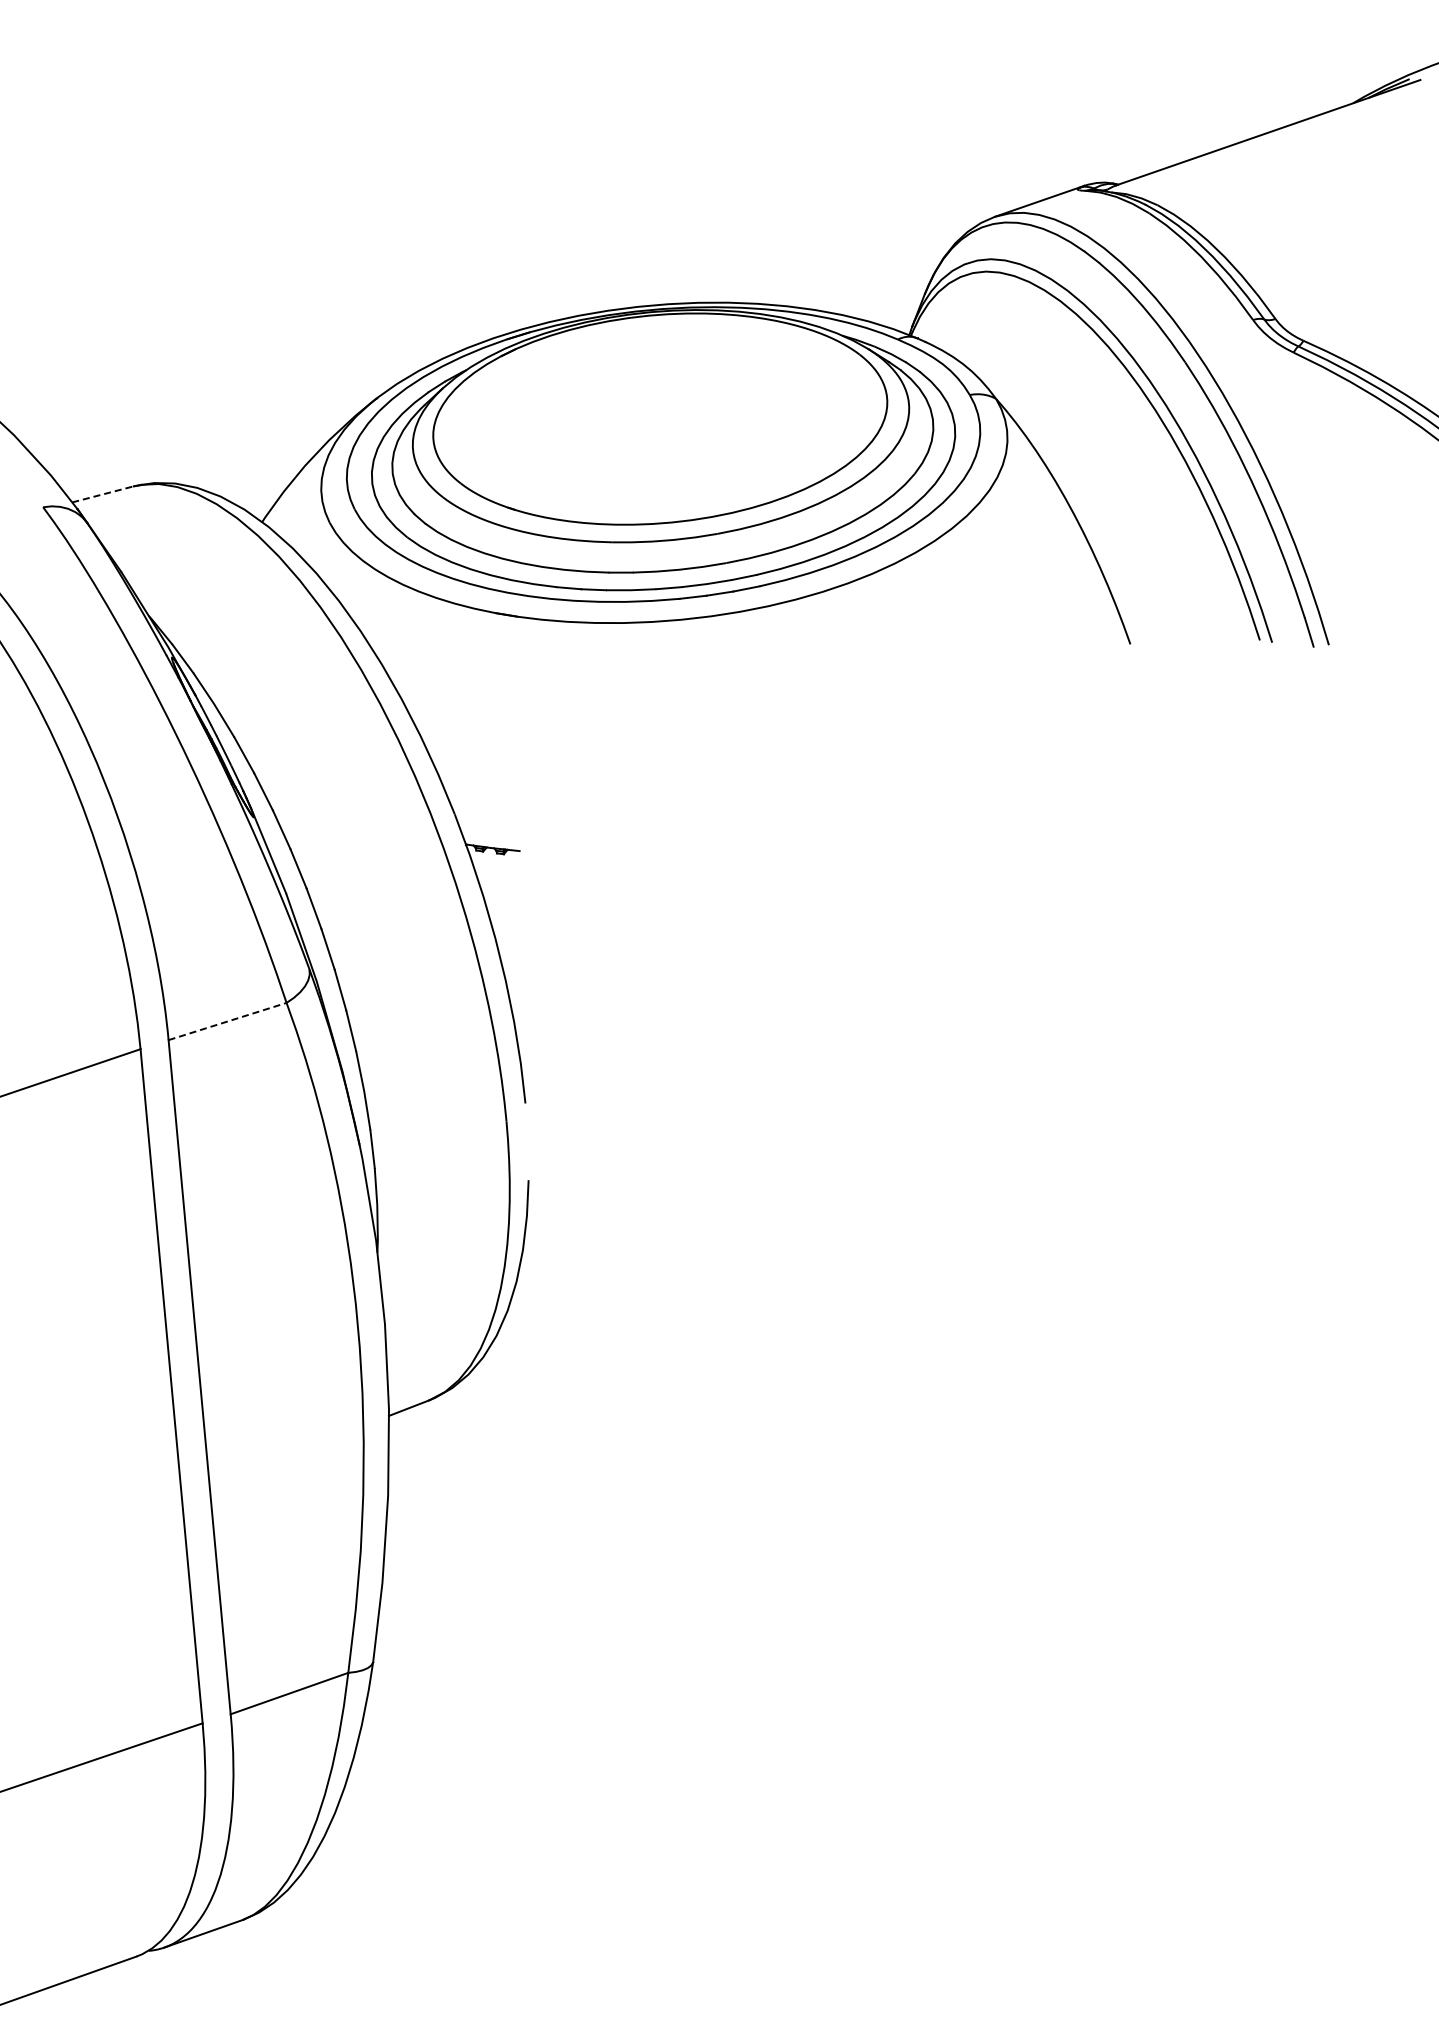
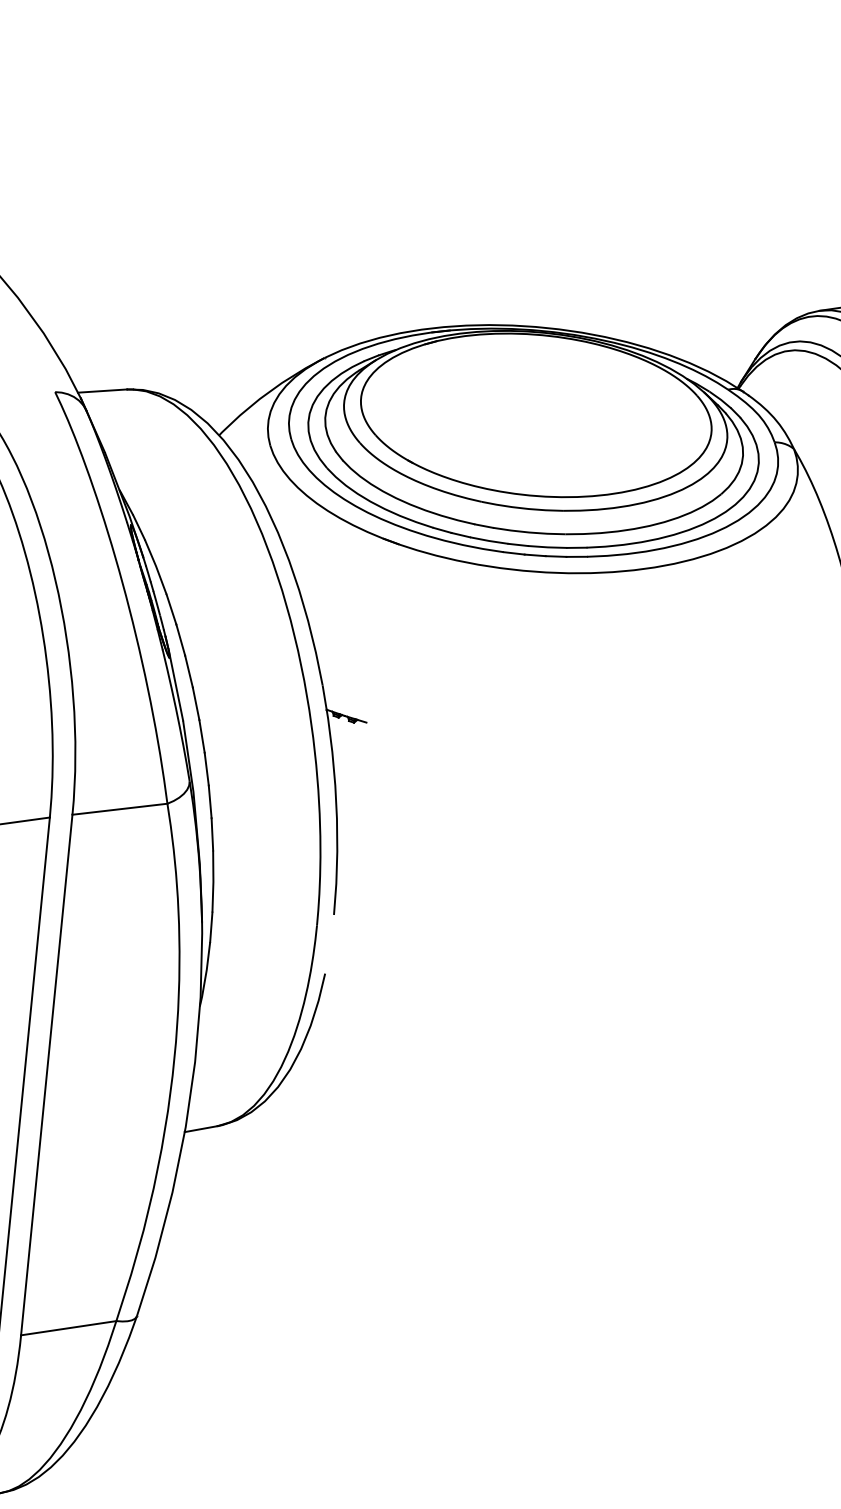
line: (103, 494) -> (102, 391), dashed -> solid
line: (227, 1021) -> (119, 809), dashed -> solid

